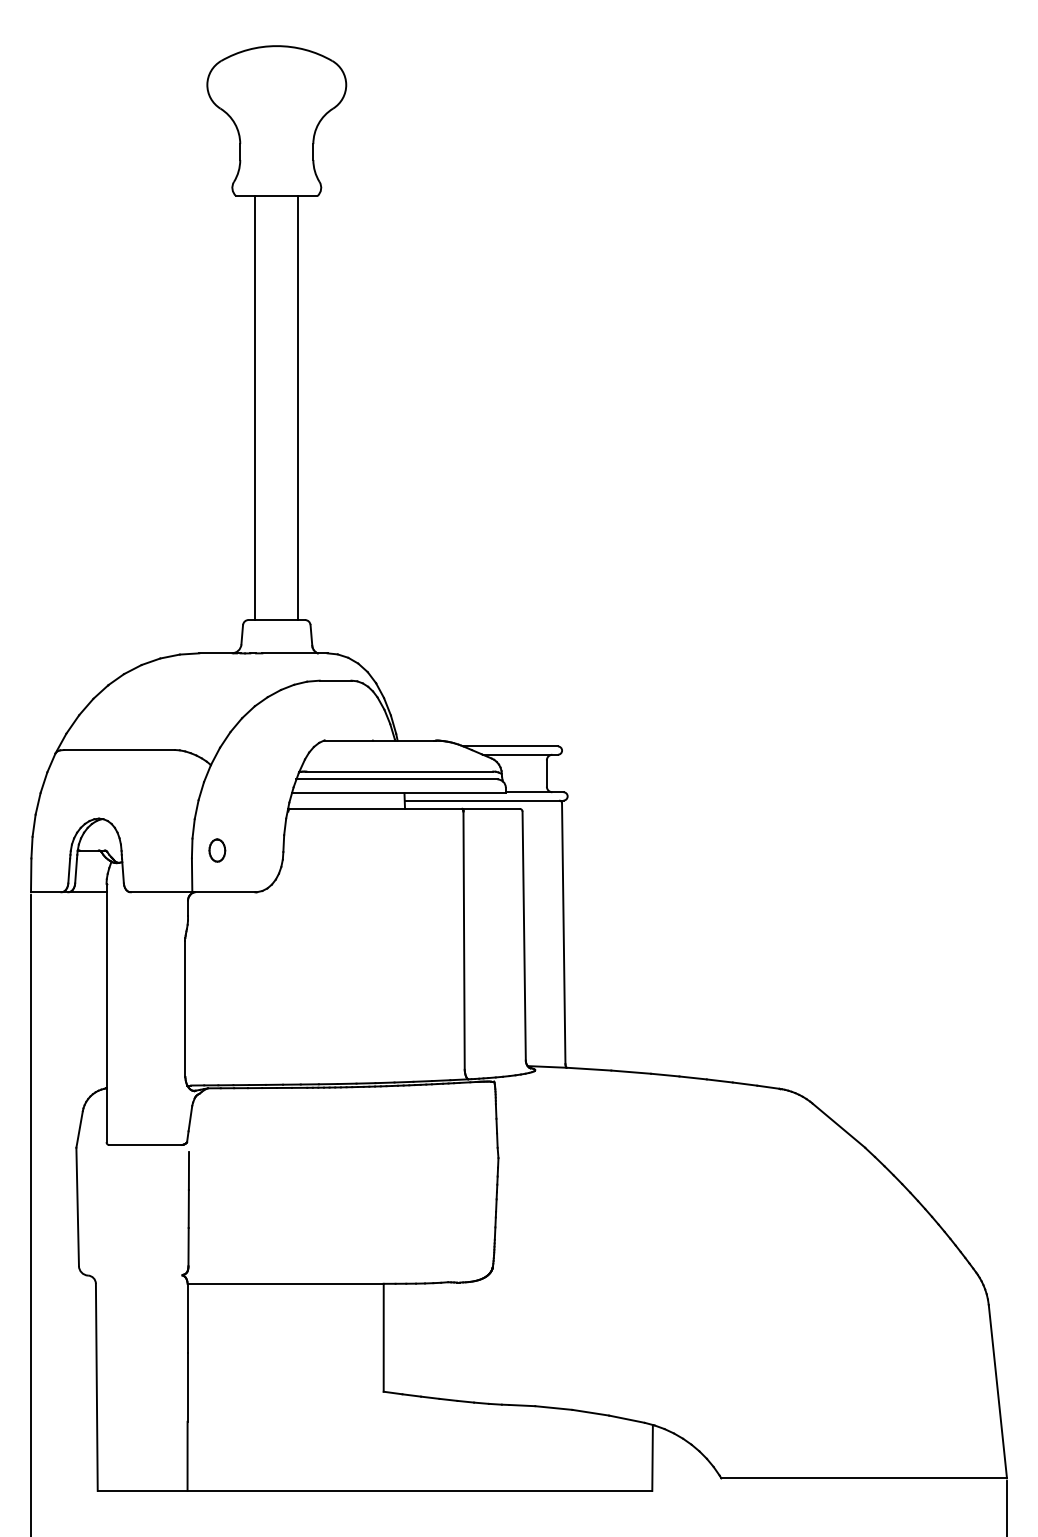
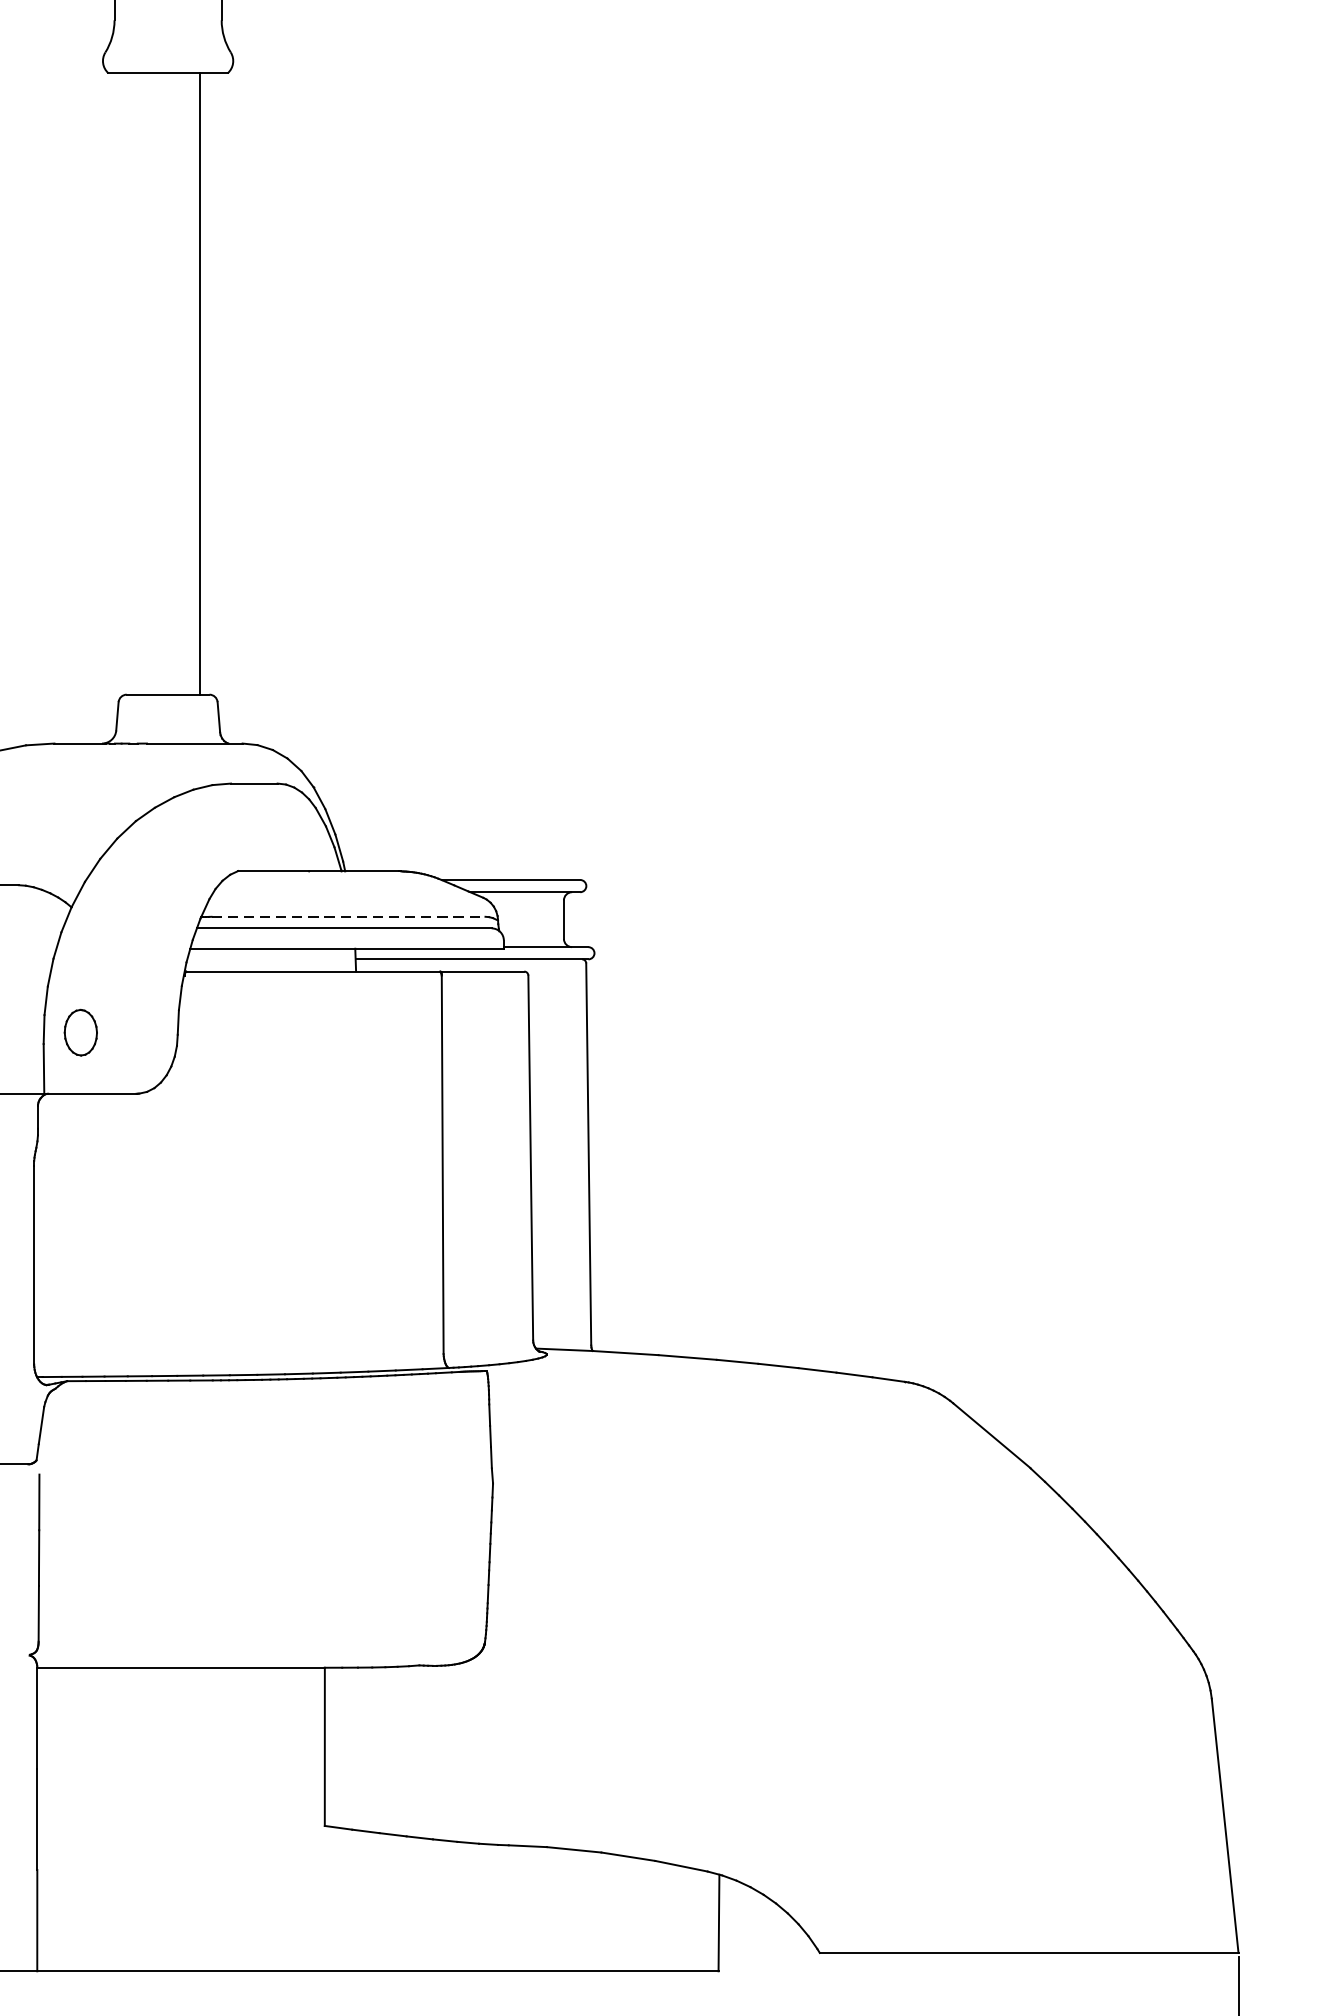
line: (255, 408) -> (136, 384), removed
line: (400, 771) -> (349, 916), solid -> dashed
part: (217, 850) -> (81, 1032), size x1.4

